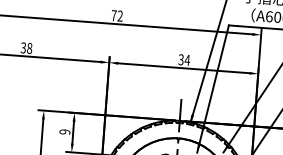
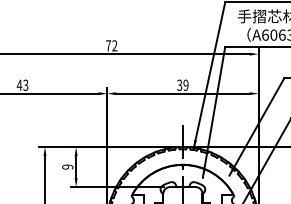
text: (26, 47) -> (22, 84), 38 -> 43
text: (187, 59) -> (185, 84), 34 -> 39

